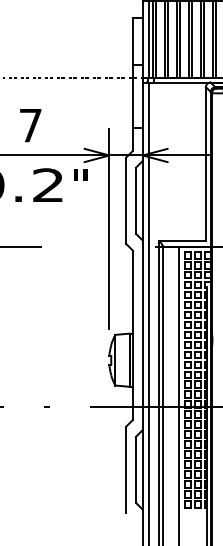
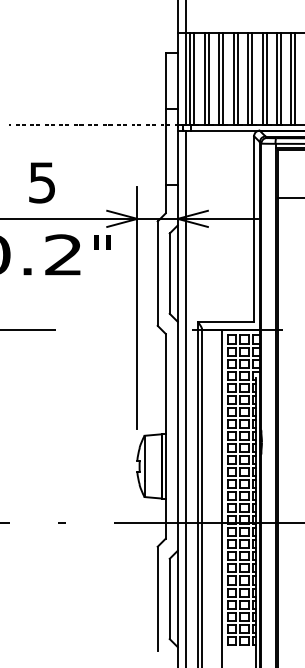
text: (30, 125) -> (42, 182), 7 -> 5

